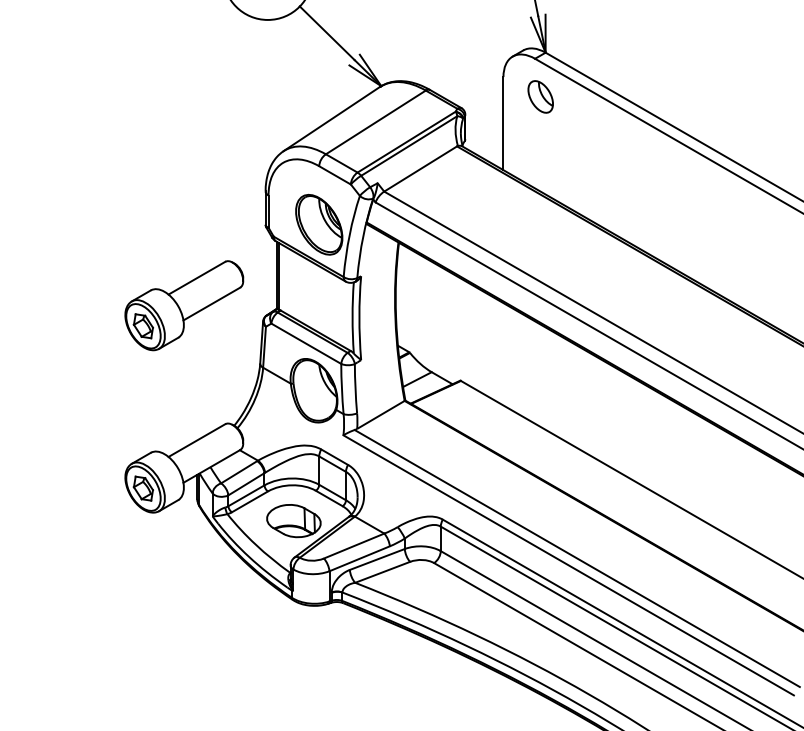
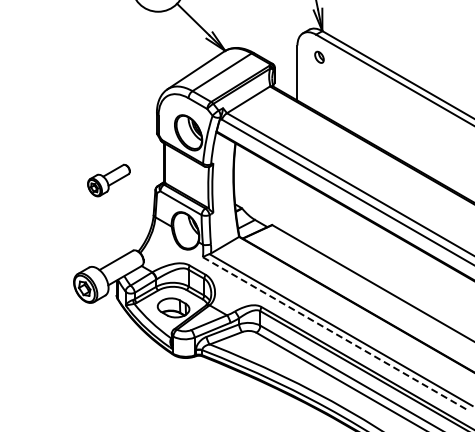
part: (540, 97) -> (319, 57), size x0.6
part: (183, 305) -> (108, 180), size x0.6
line: (569, 565) -> (336, 334), solid -> dashed

